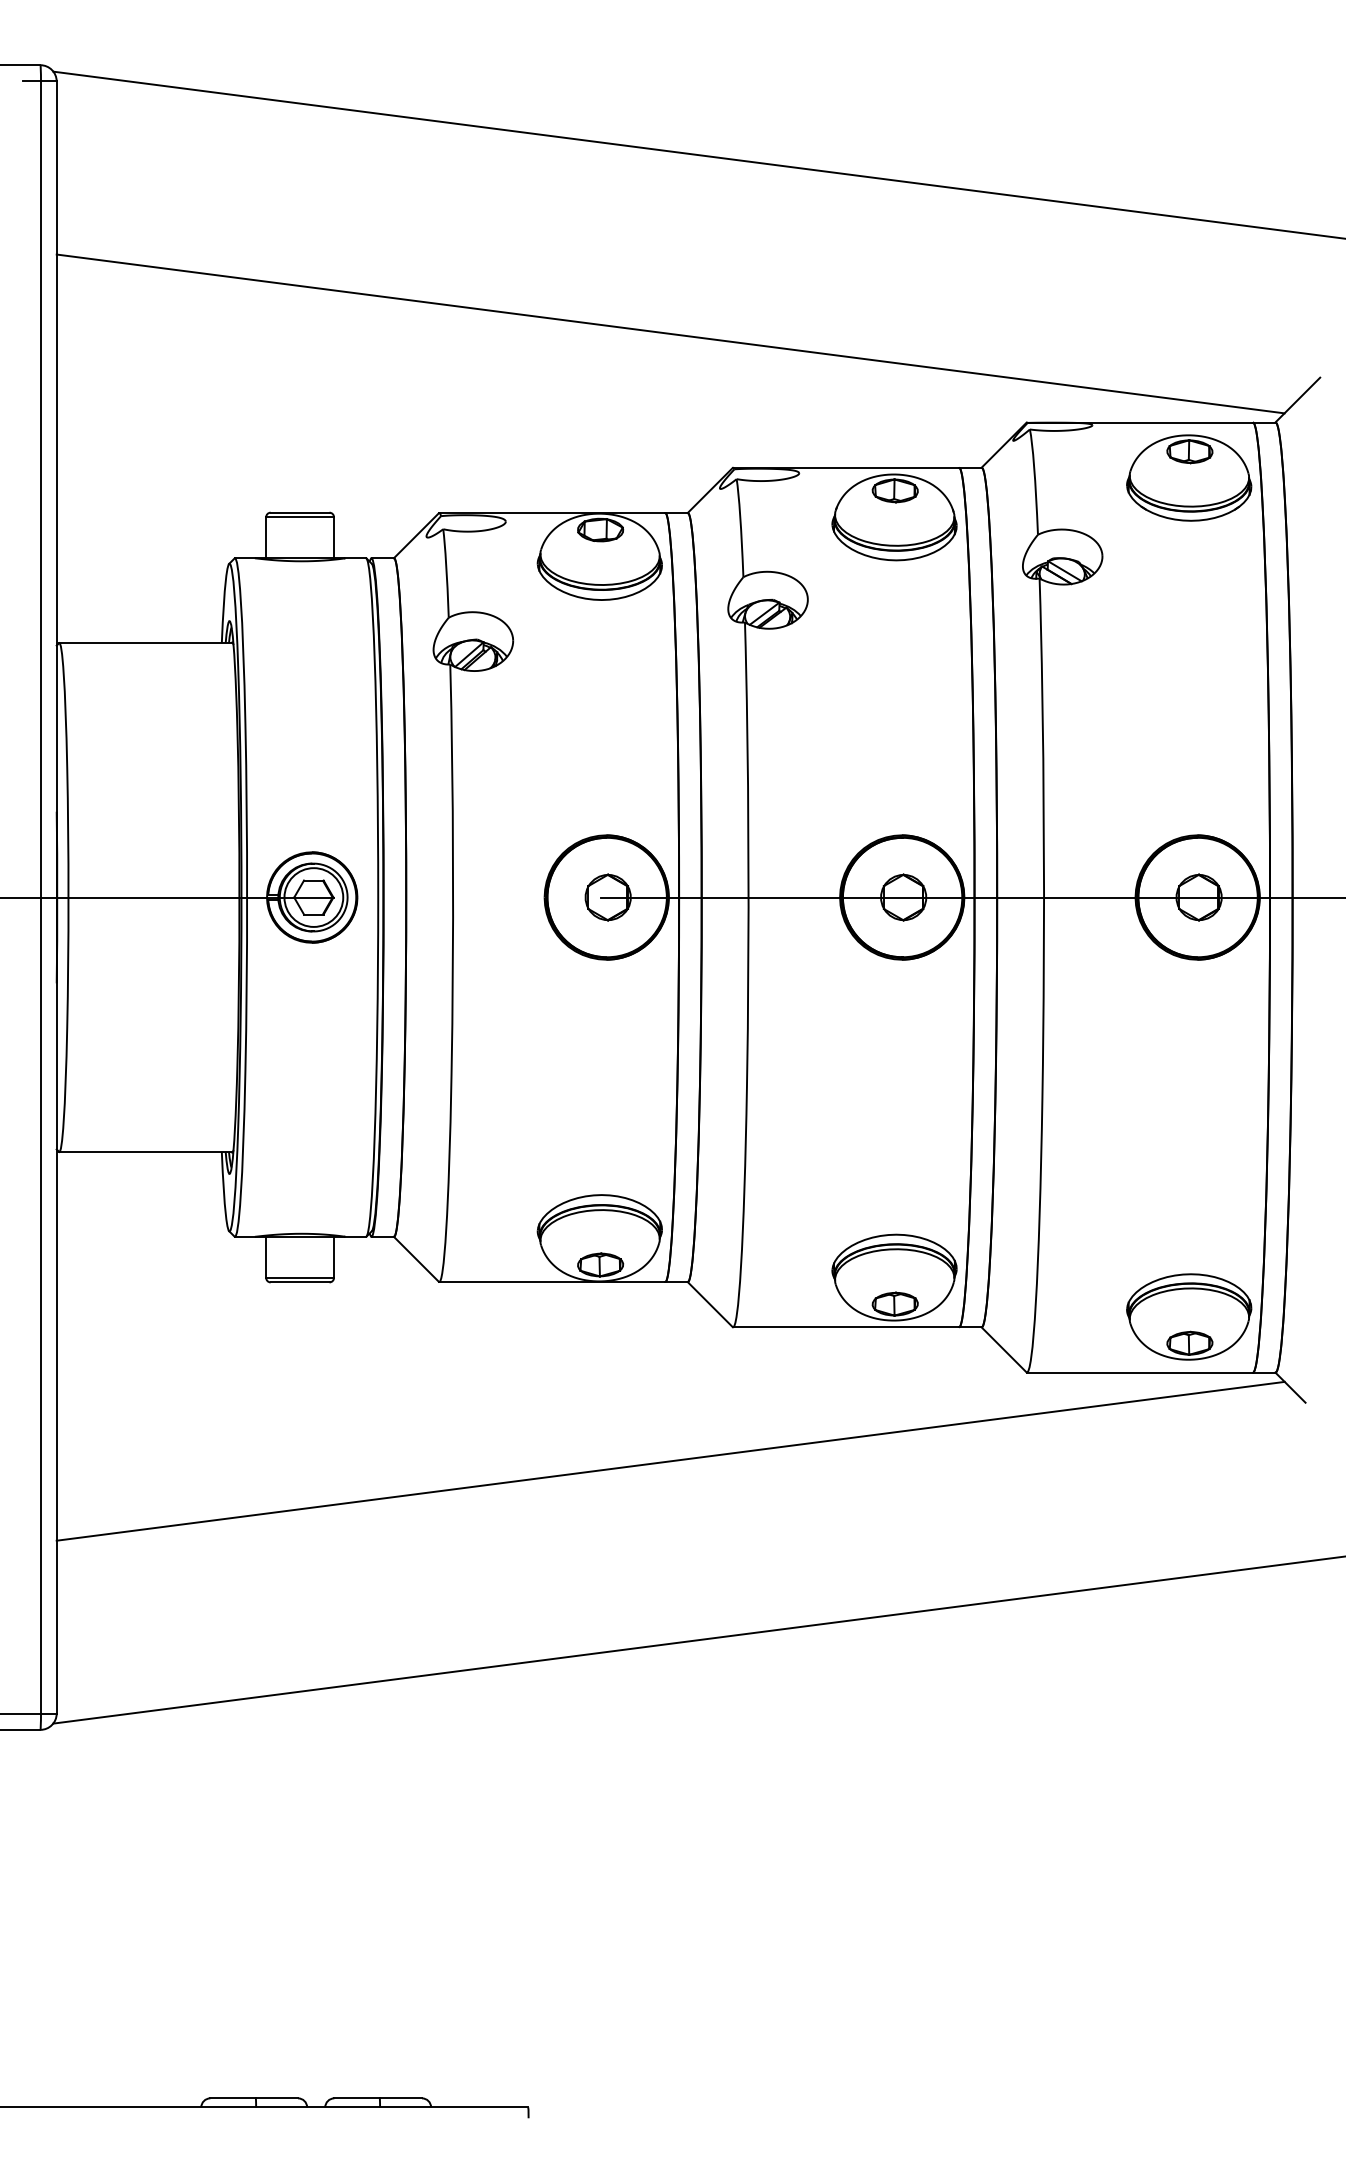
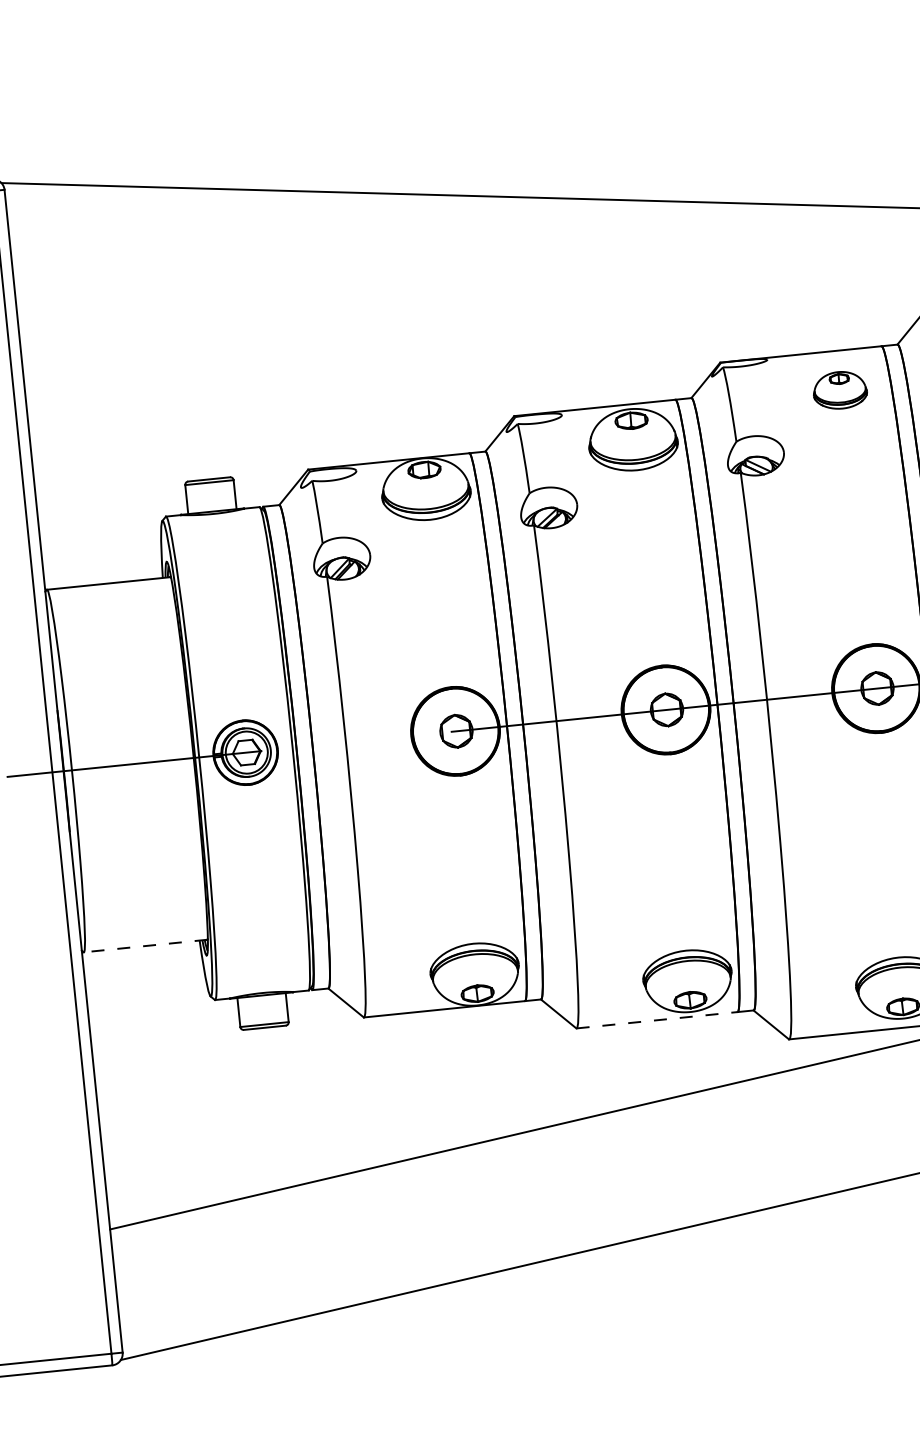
line: (670, 333) -> (460, 324), removed
part: (1189, 477) -> (840, 389), size x0.6
line: (146, 1151) -> (145, 945), solid -> dashed
line: (846, 1327) -> (657, 1020), solid -> dashed

